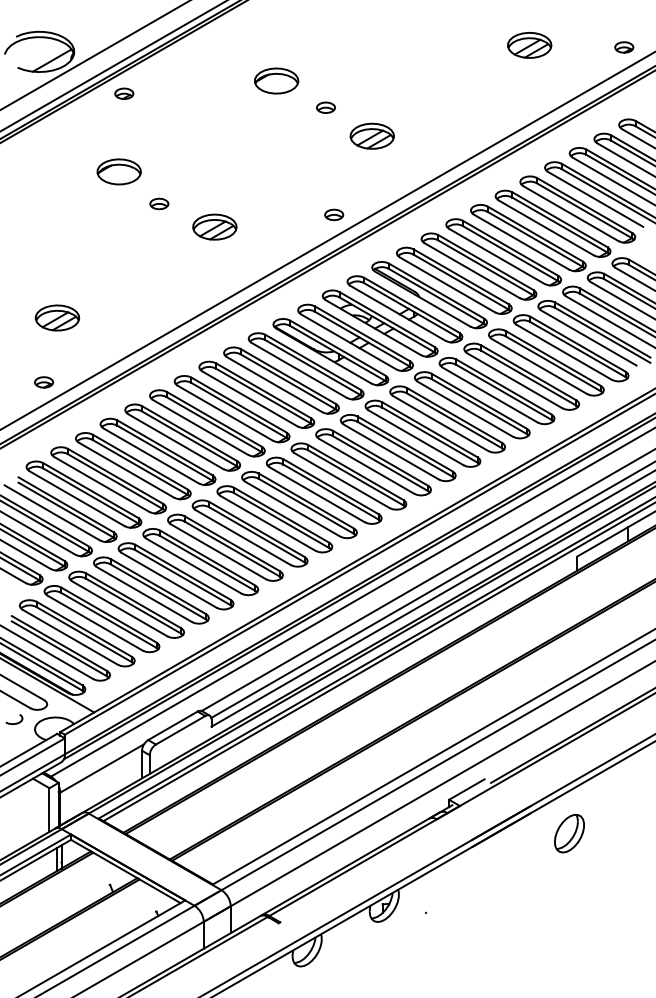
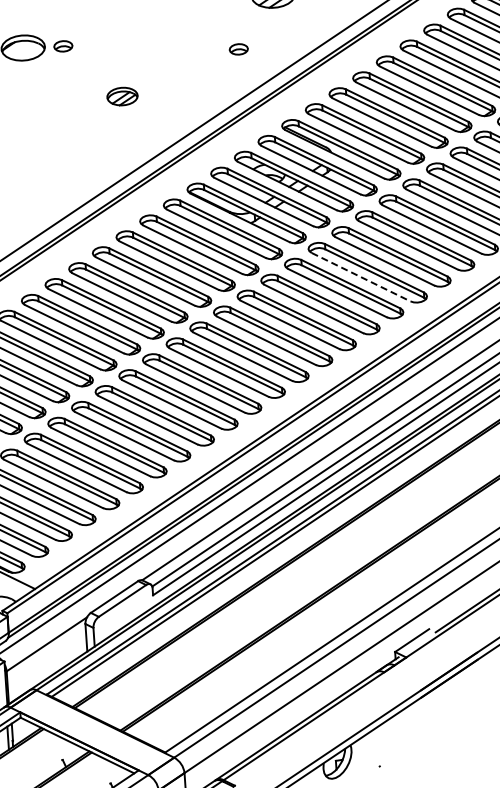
part: (159, 203) -> (63, 45), moved
part: (334, 214) -> (239, 48), moved
part: (214, 226) -> (122, 96), size x0.7
line: (441, 423) -> (361, 277), solid -> dashed

